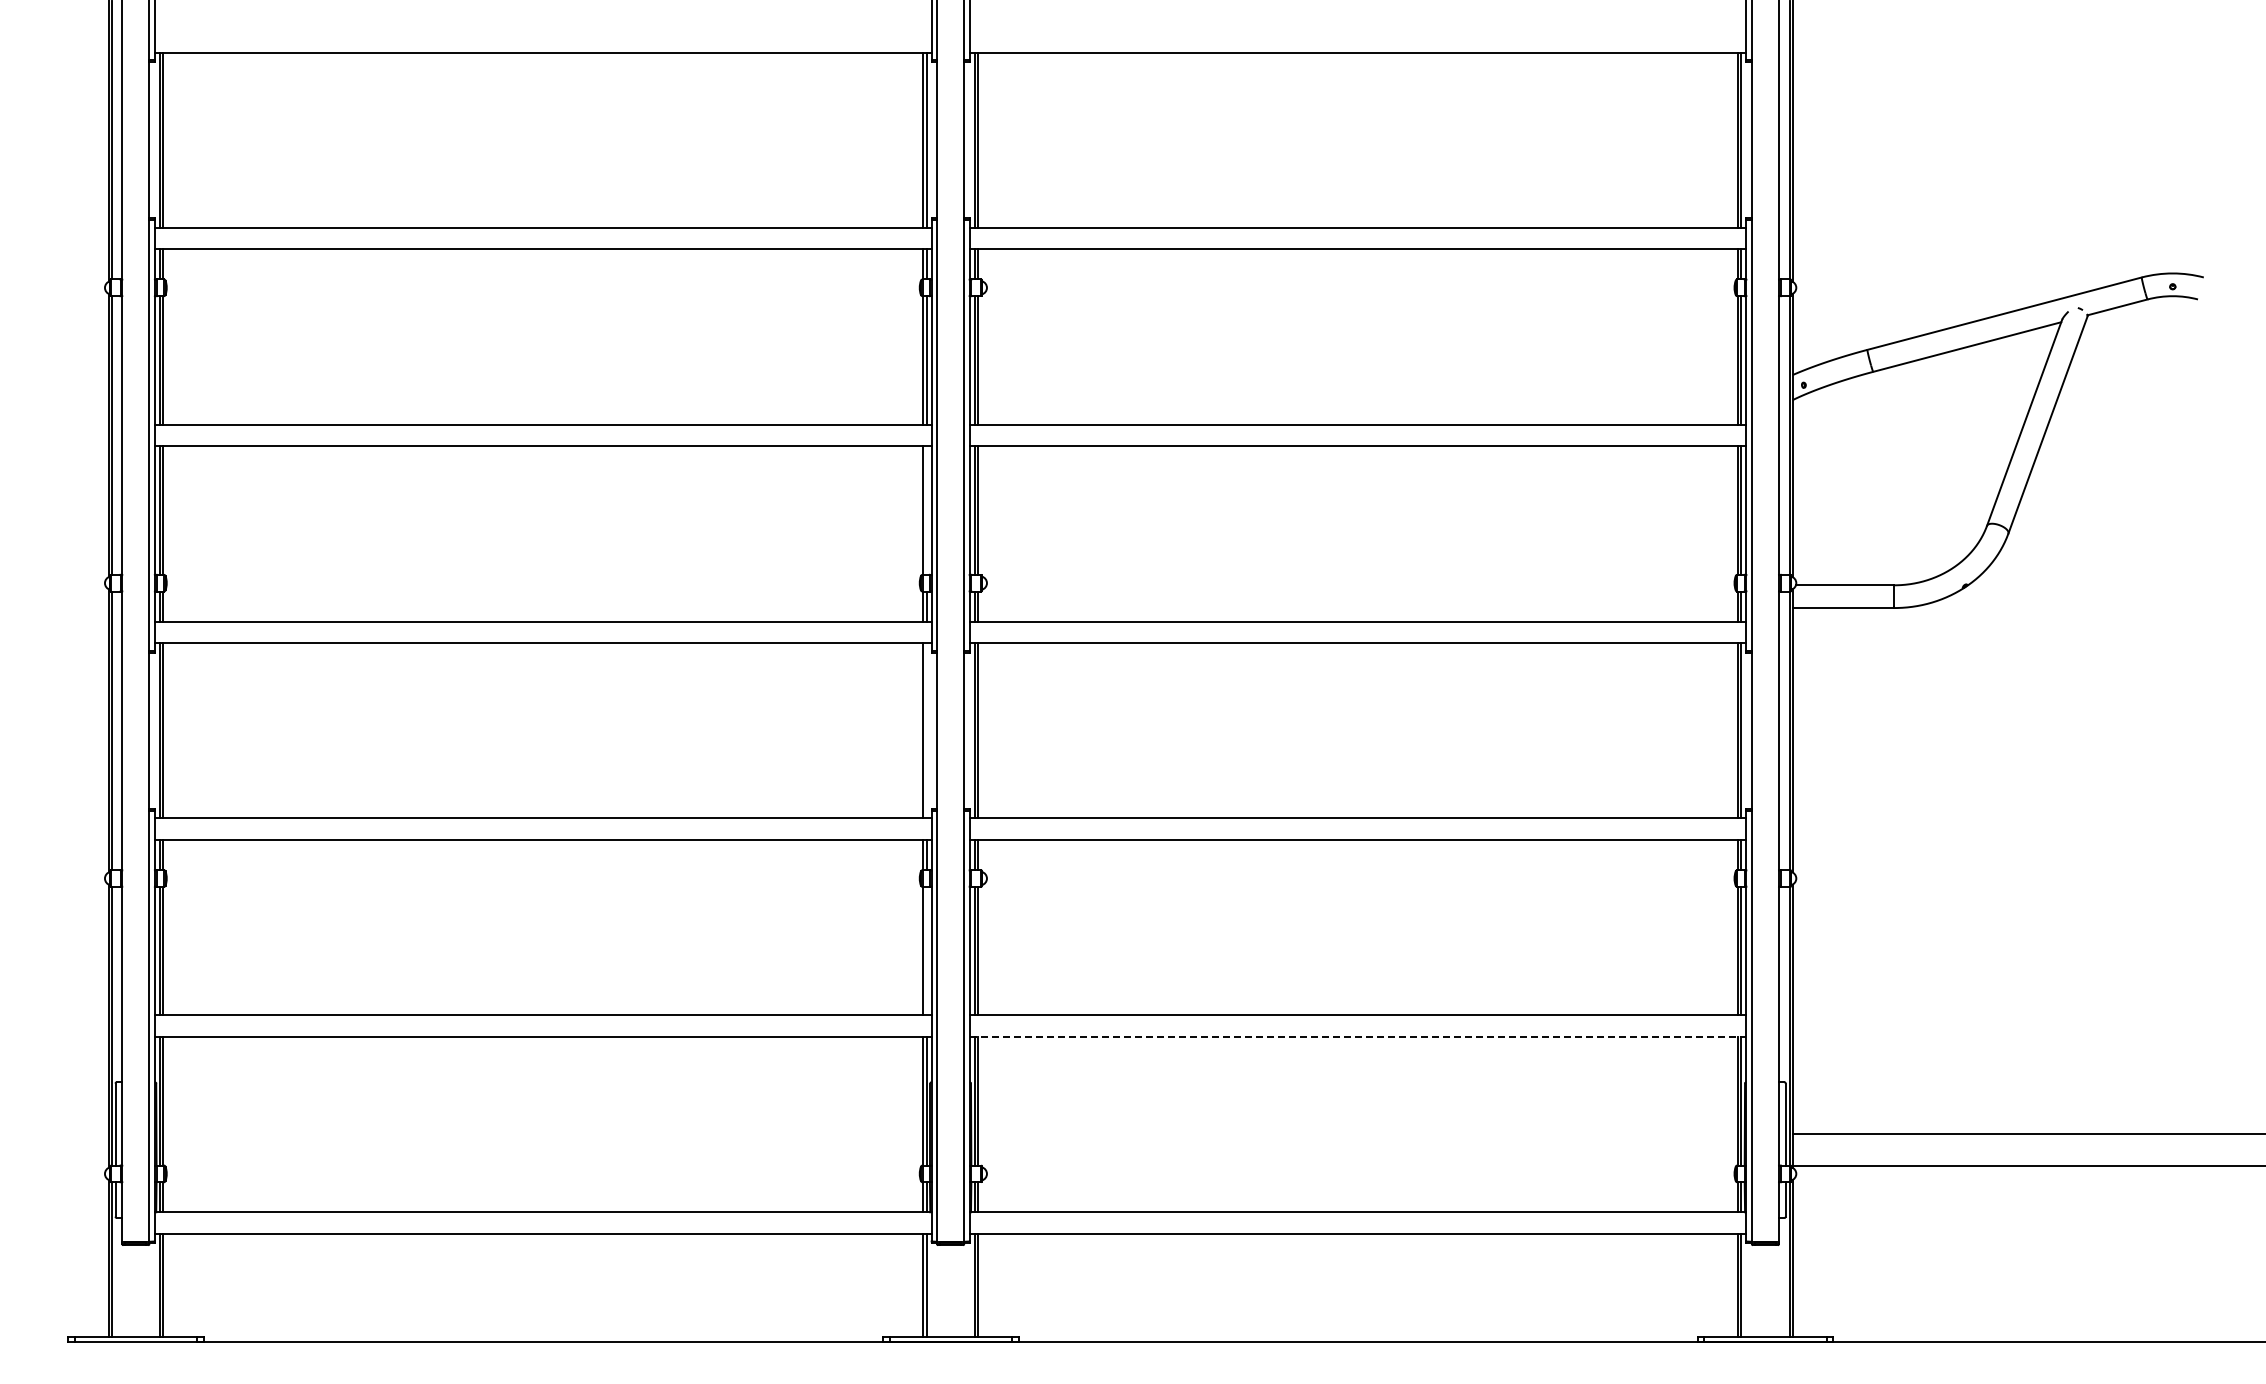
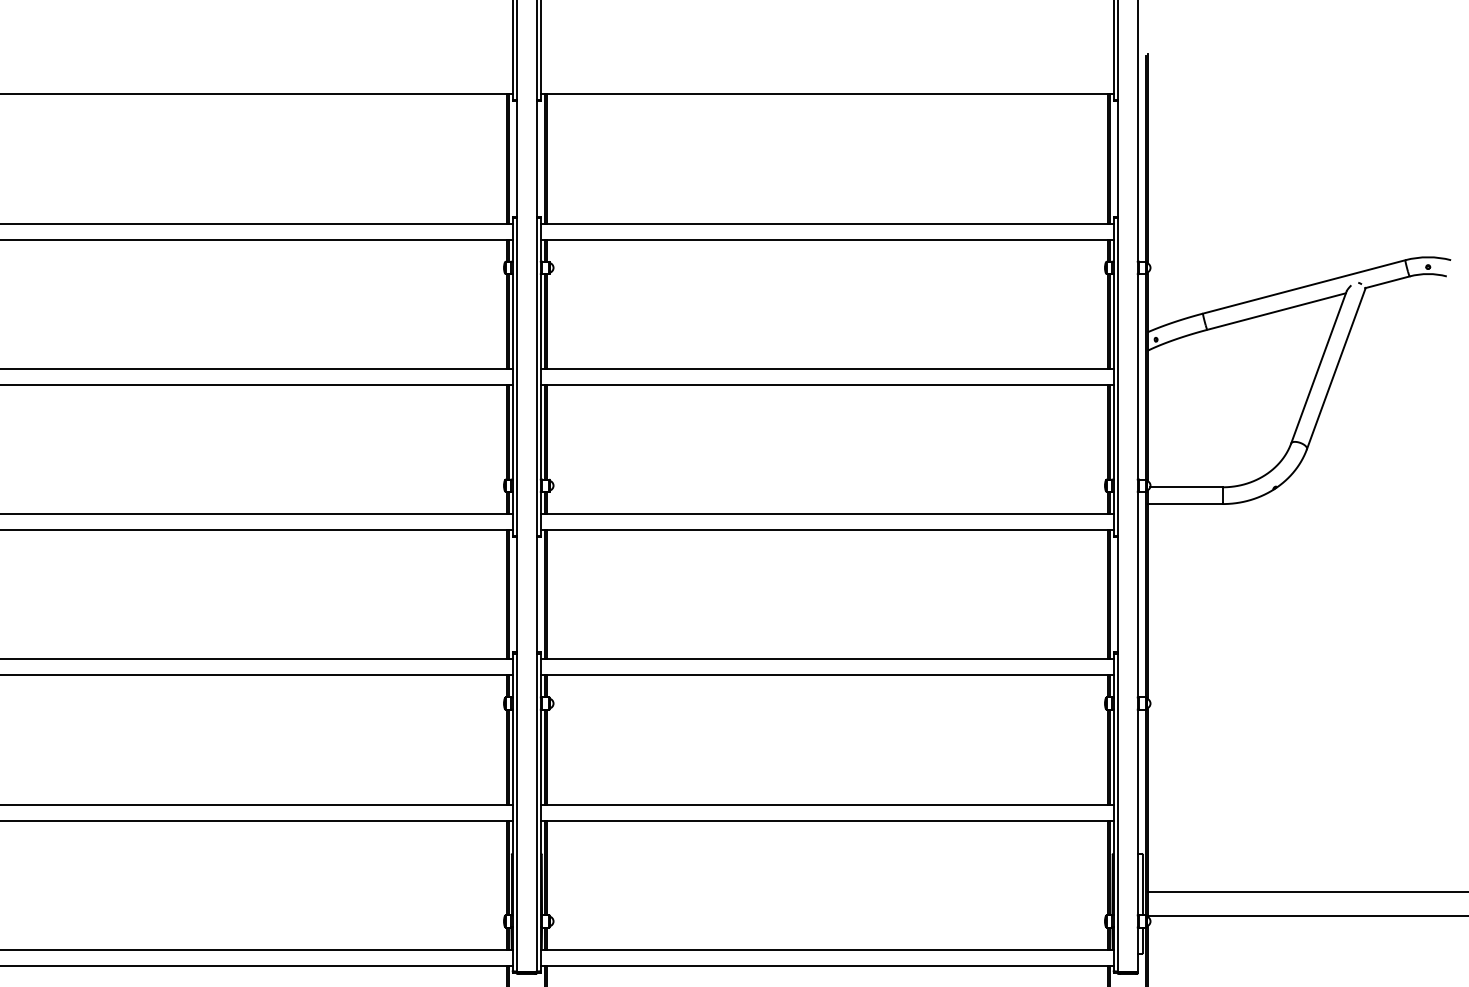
line: (926, 510) -> (508, 432), added
line: (926, 730) -> (508, 594), added
line: (926, 950) -> (508, 756), added
line: (1358, 1037) -> (827, 820), dashed -> solid

